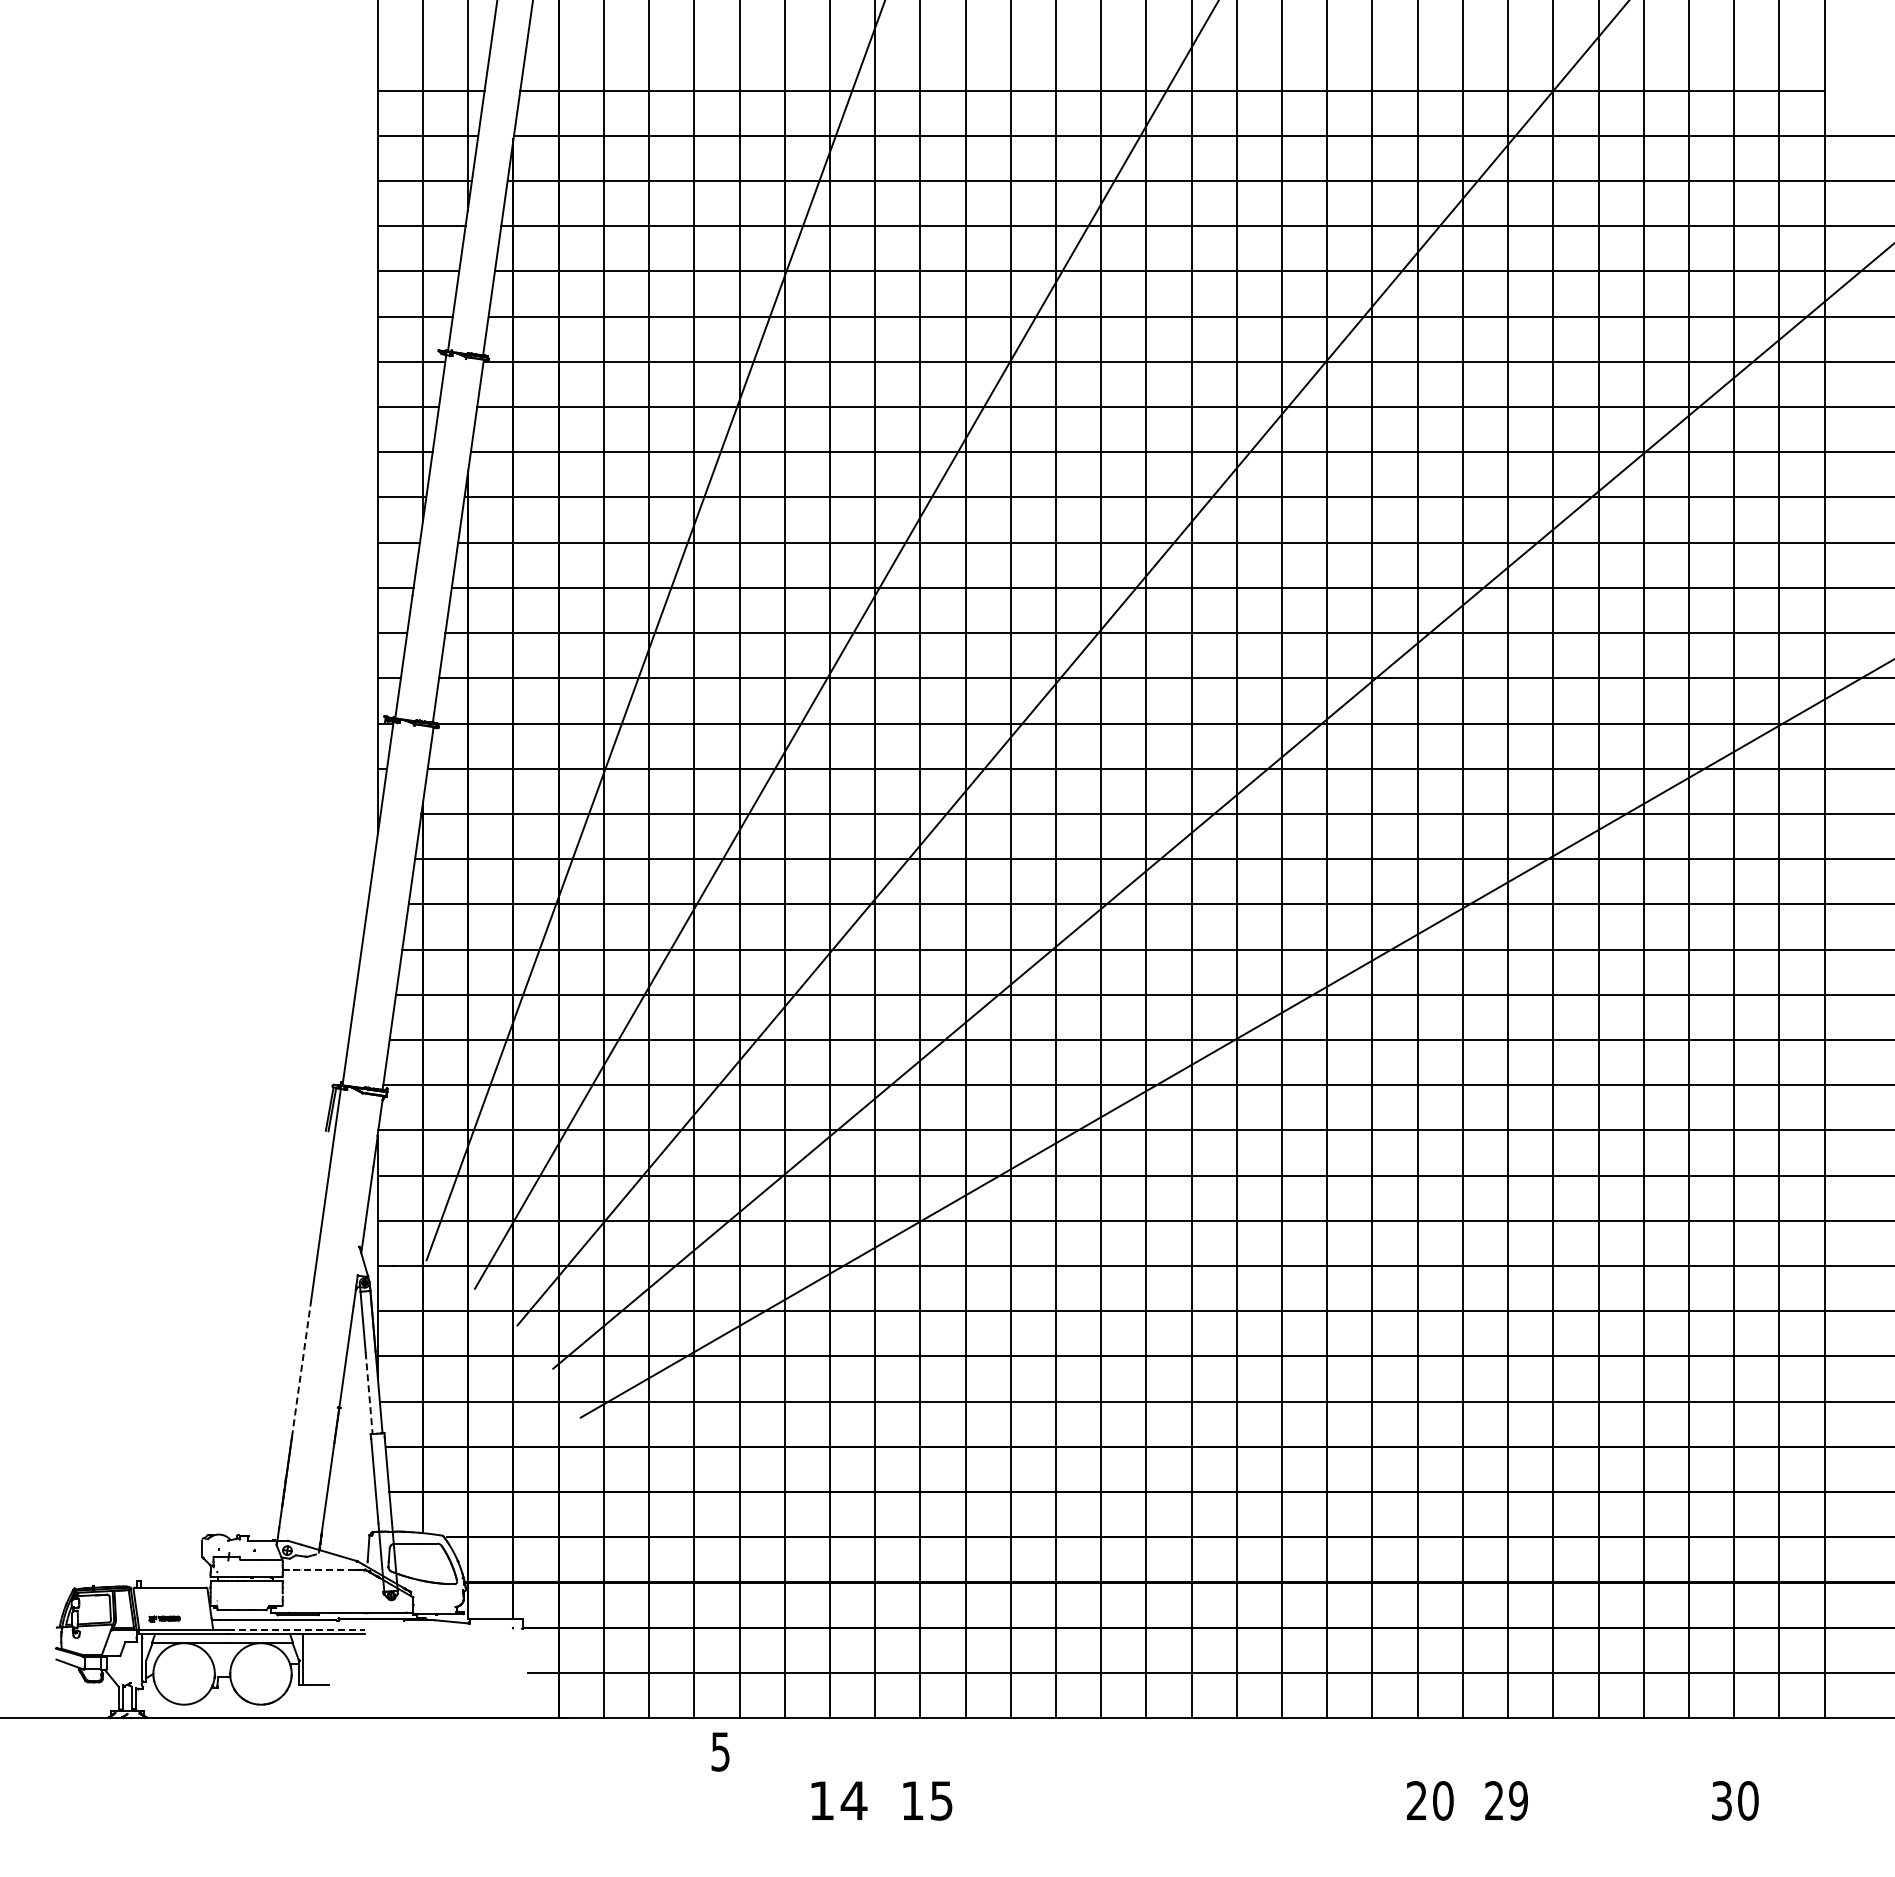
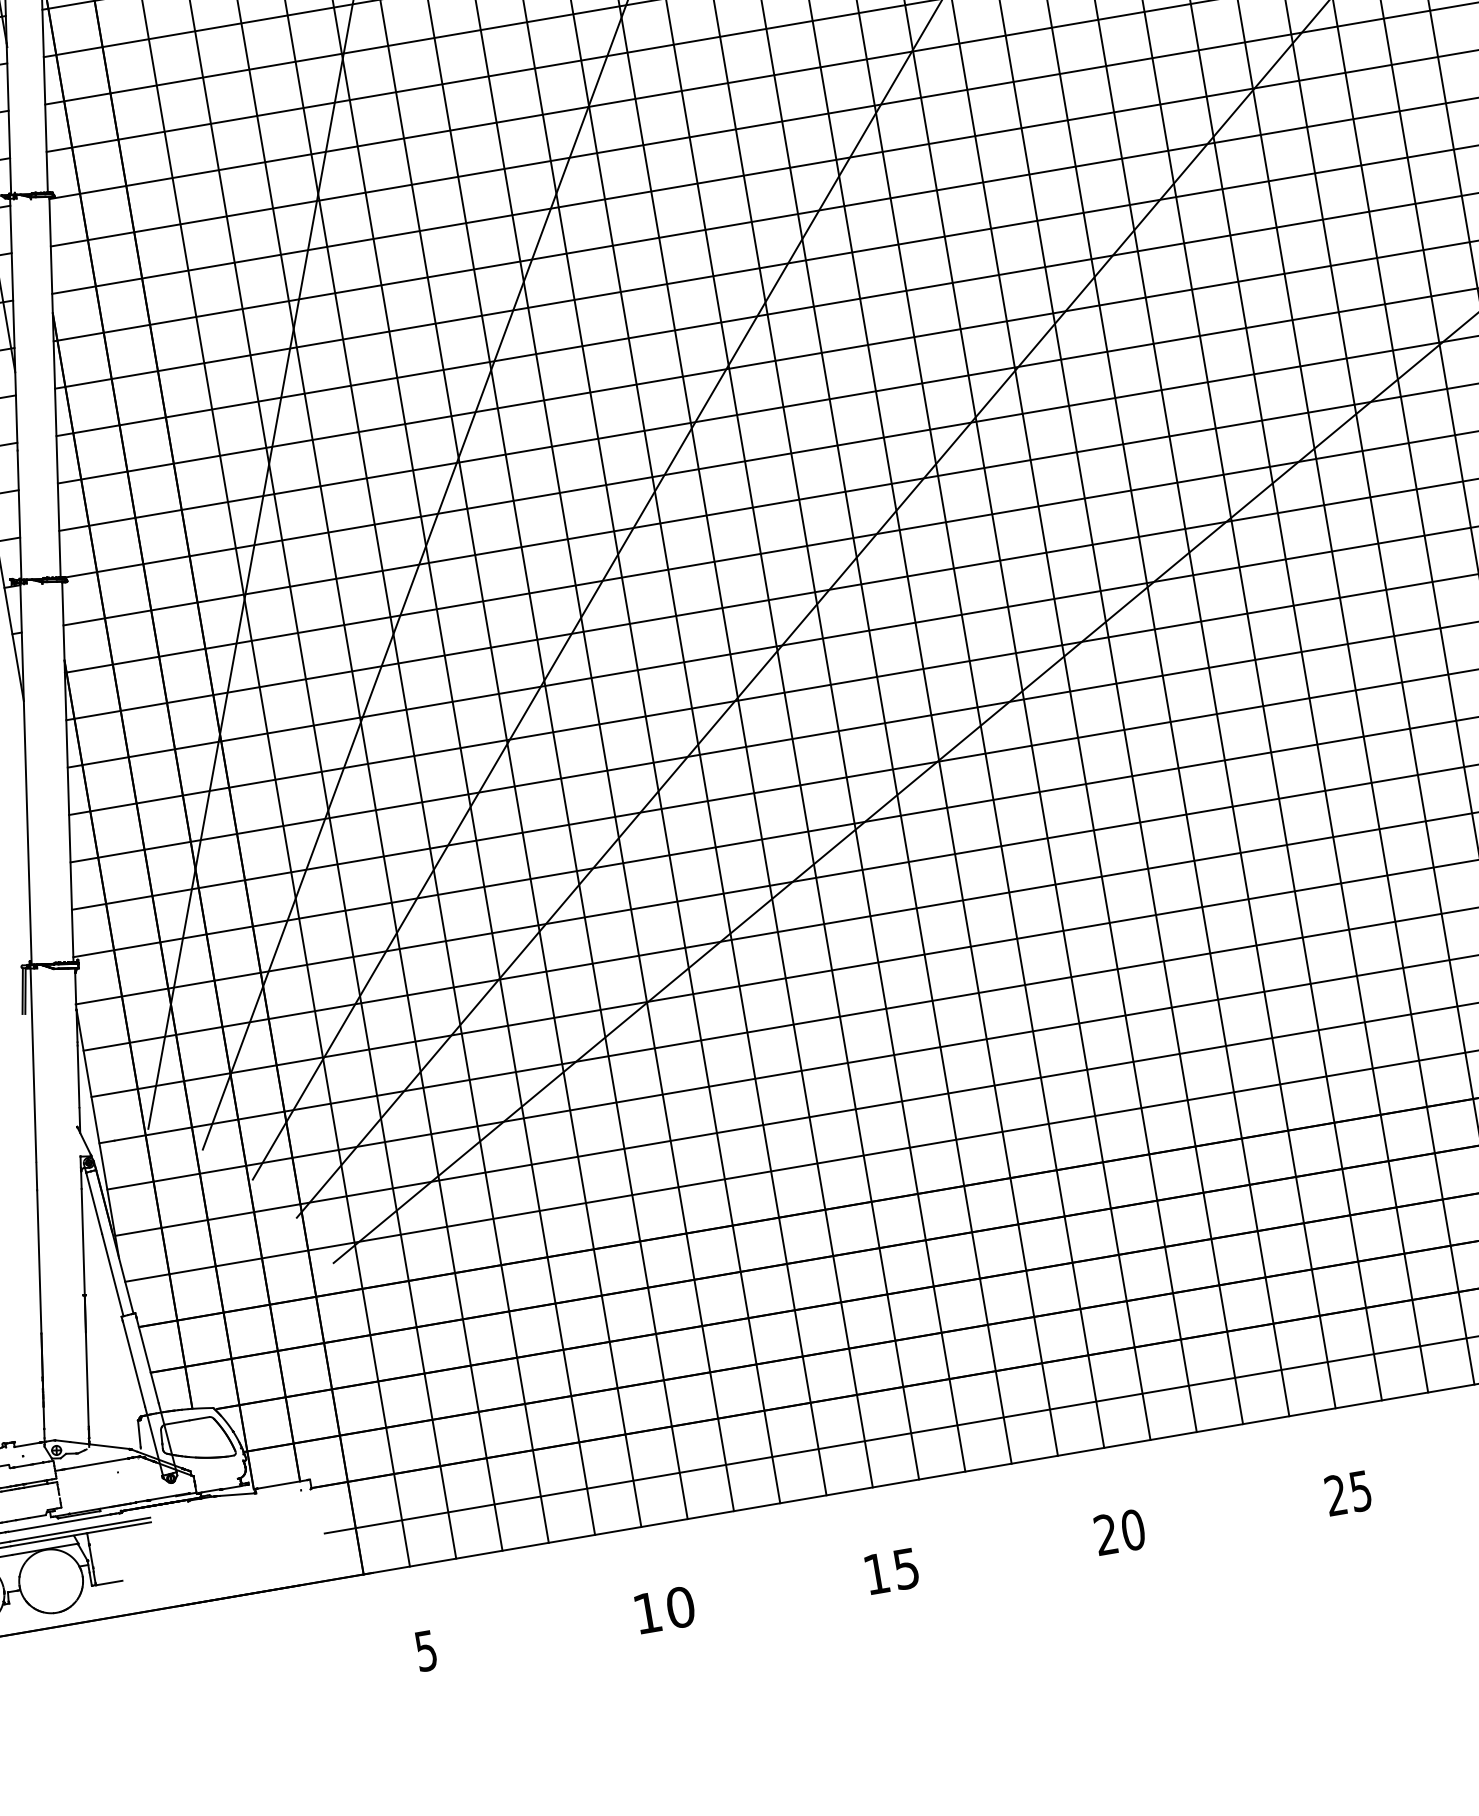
line: (301, 1368) -> (39, 1261), dashed -> solid
line: (369, 1393) -> (113, 1275), dashed -> solid
line: (322, 1569) -> (95, 1463), dashed -> solid
line: (297, 1629) -> (80, 1529), dashed -> solid
text: (720, 1751) -> (426, 1650), moved
text: (853, 1800) -> (679, 1607), 14 -> 10
text: (927, 1800) -> (891, 1570), moved
text: (1430, 1800) -> (1120, 1531), moved
text: (1518, 1800) -> (1360, 1490), 29 -> 25

